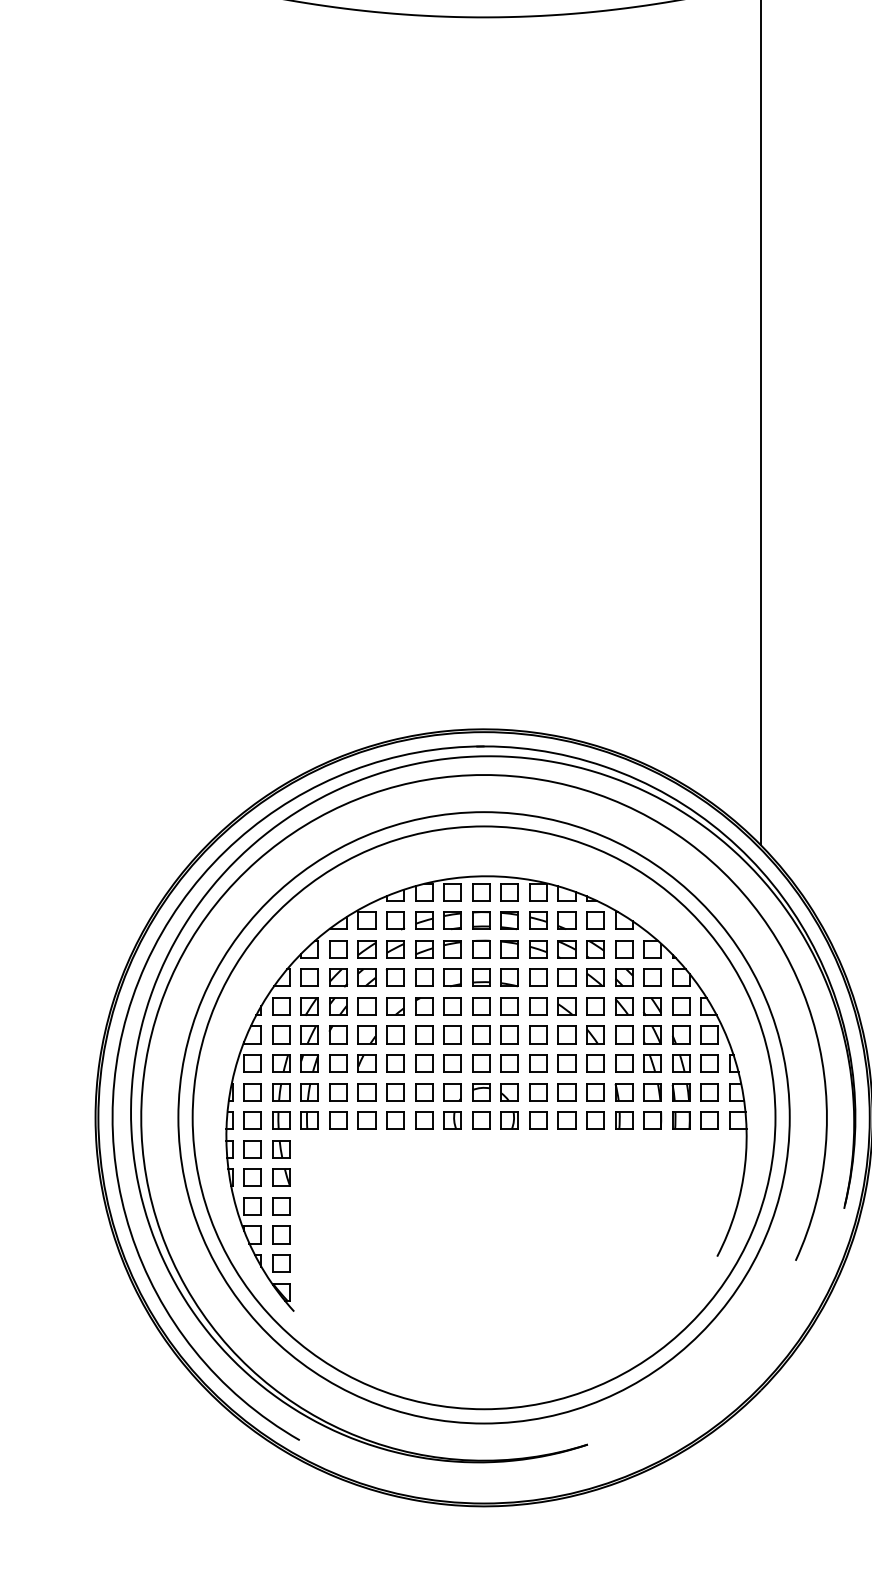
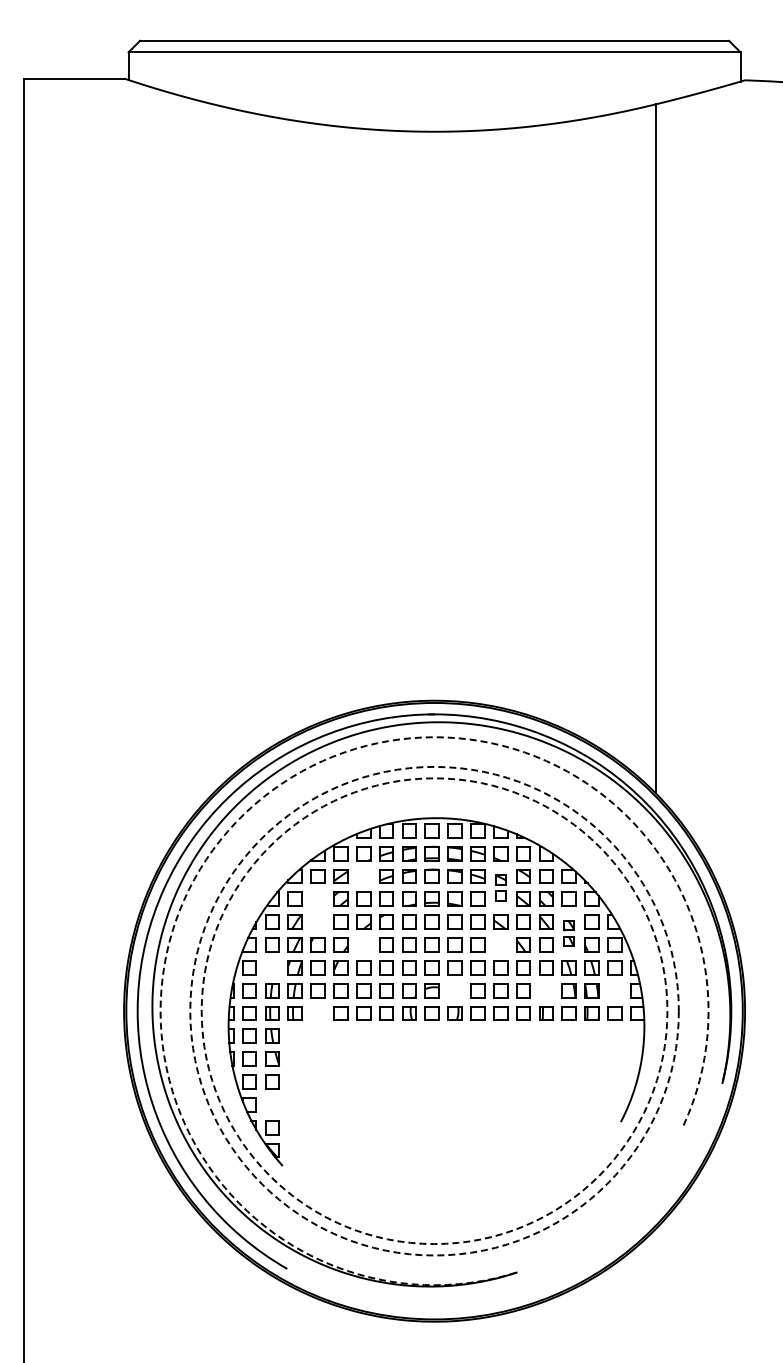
arc: (257, 860) -> (253, 805), solid -> dashed
part: (395, 949) -> (363, 876), removed
part: (566, 963) -> (500, 887), size x0.7
part: (337, 991) -> (317, 910), removed
part: (651, 1020) -> (568, 933), size x0.7
part: (395, 1034) -> (363, 944), removed
part: (566, 1034) -> (500, 944), removed
part: (281, 1063) -> (272, 967), removed
part: (509, 1091) -> (454, 990), removed
part: (622, 1091) -> (545, 990), removed
part: (709, 1091) -> (614, 990), removed
circle: (483, 1116) -> (434, 1010), solid -> dashed
circle: (483, 1118) -> (434, 1011), solid -> dashed
part: (337, 1120) -> (317, 1013), removed
part: (281, 1234) -> (272, 1104), removed

